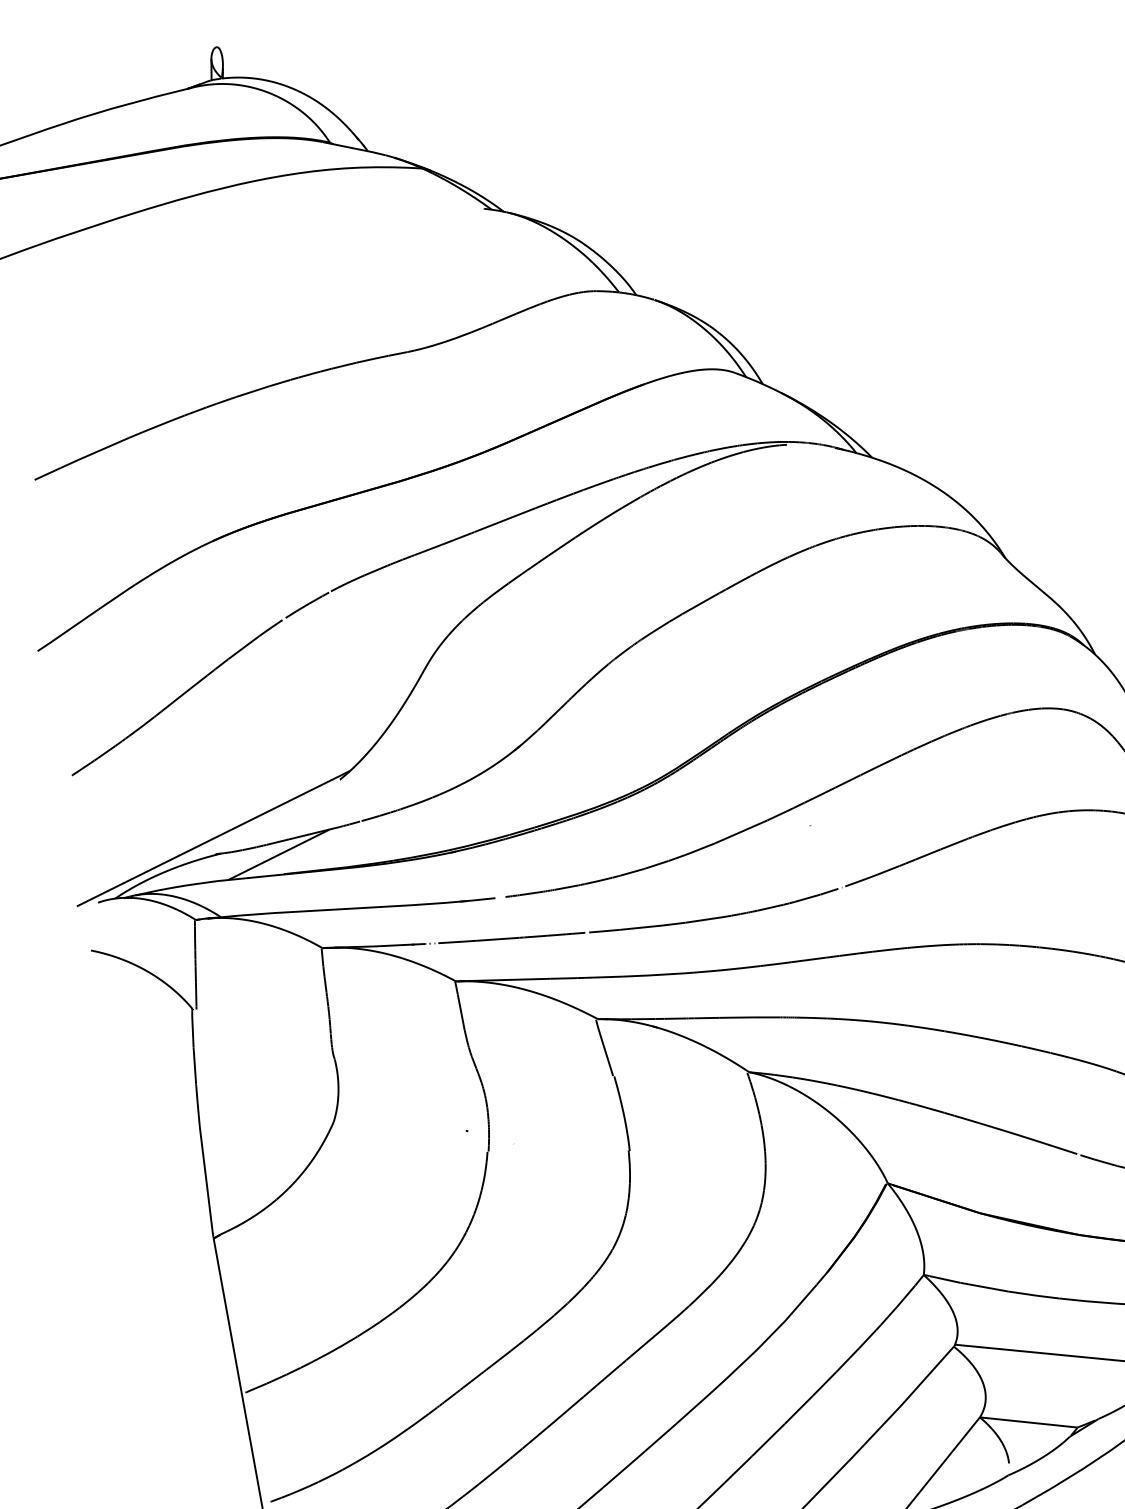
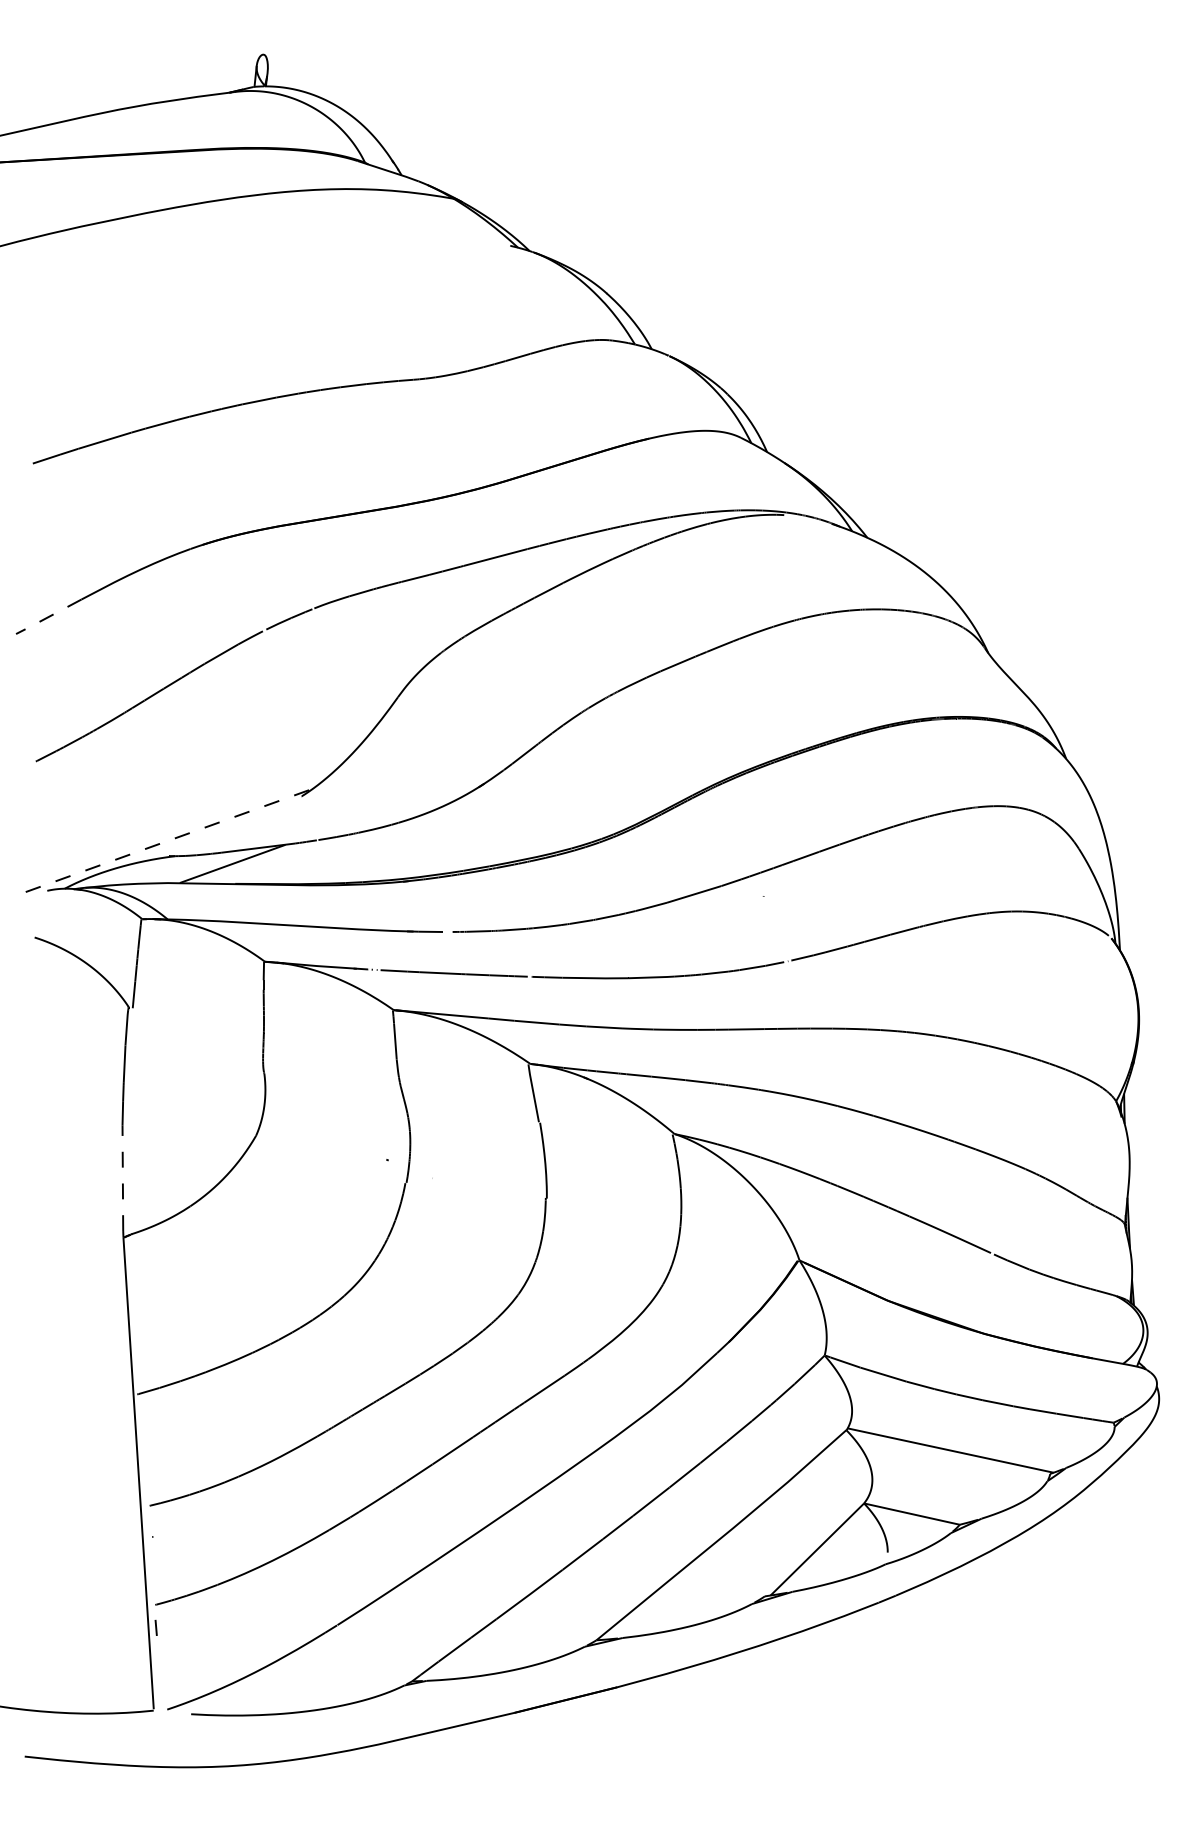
line: (67, 631) -> (48, 617), solid -> dashed
line: (213, 838) -> (169, 840), solid -> dashed
line: (205, 1179) -> (122, 1178), solid -> dashed

